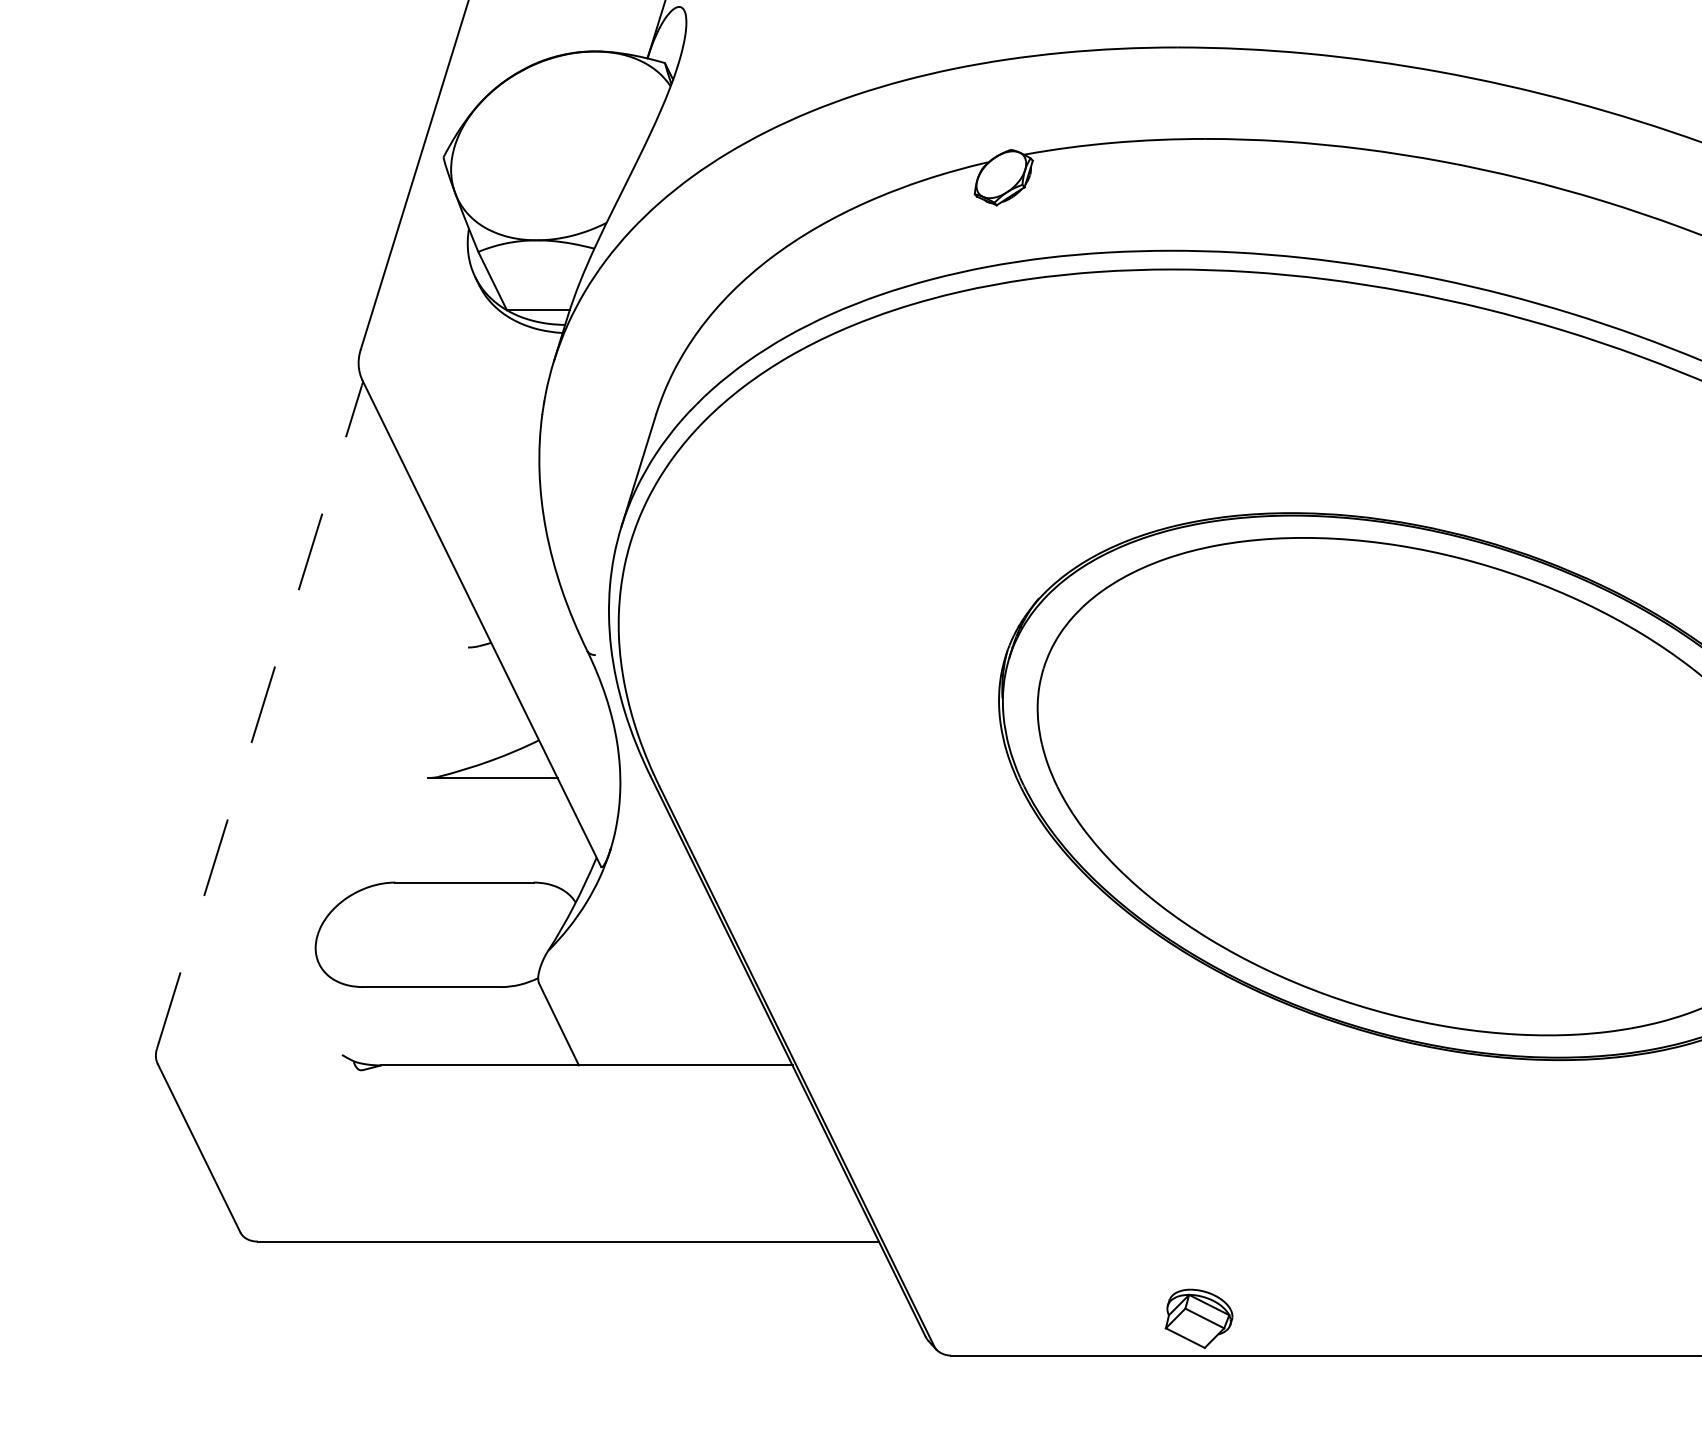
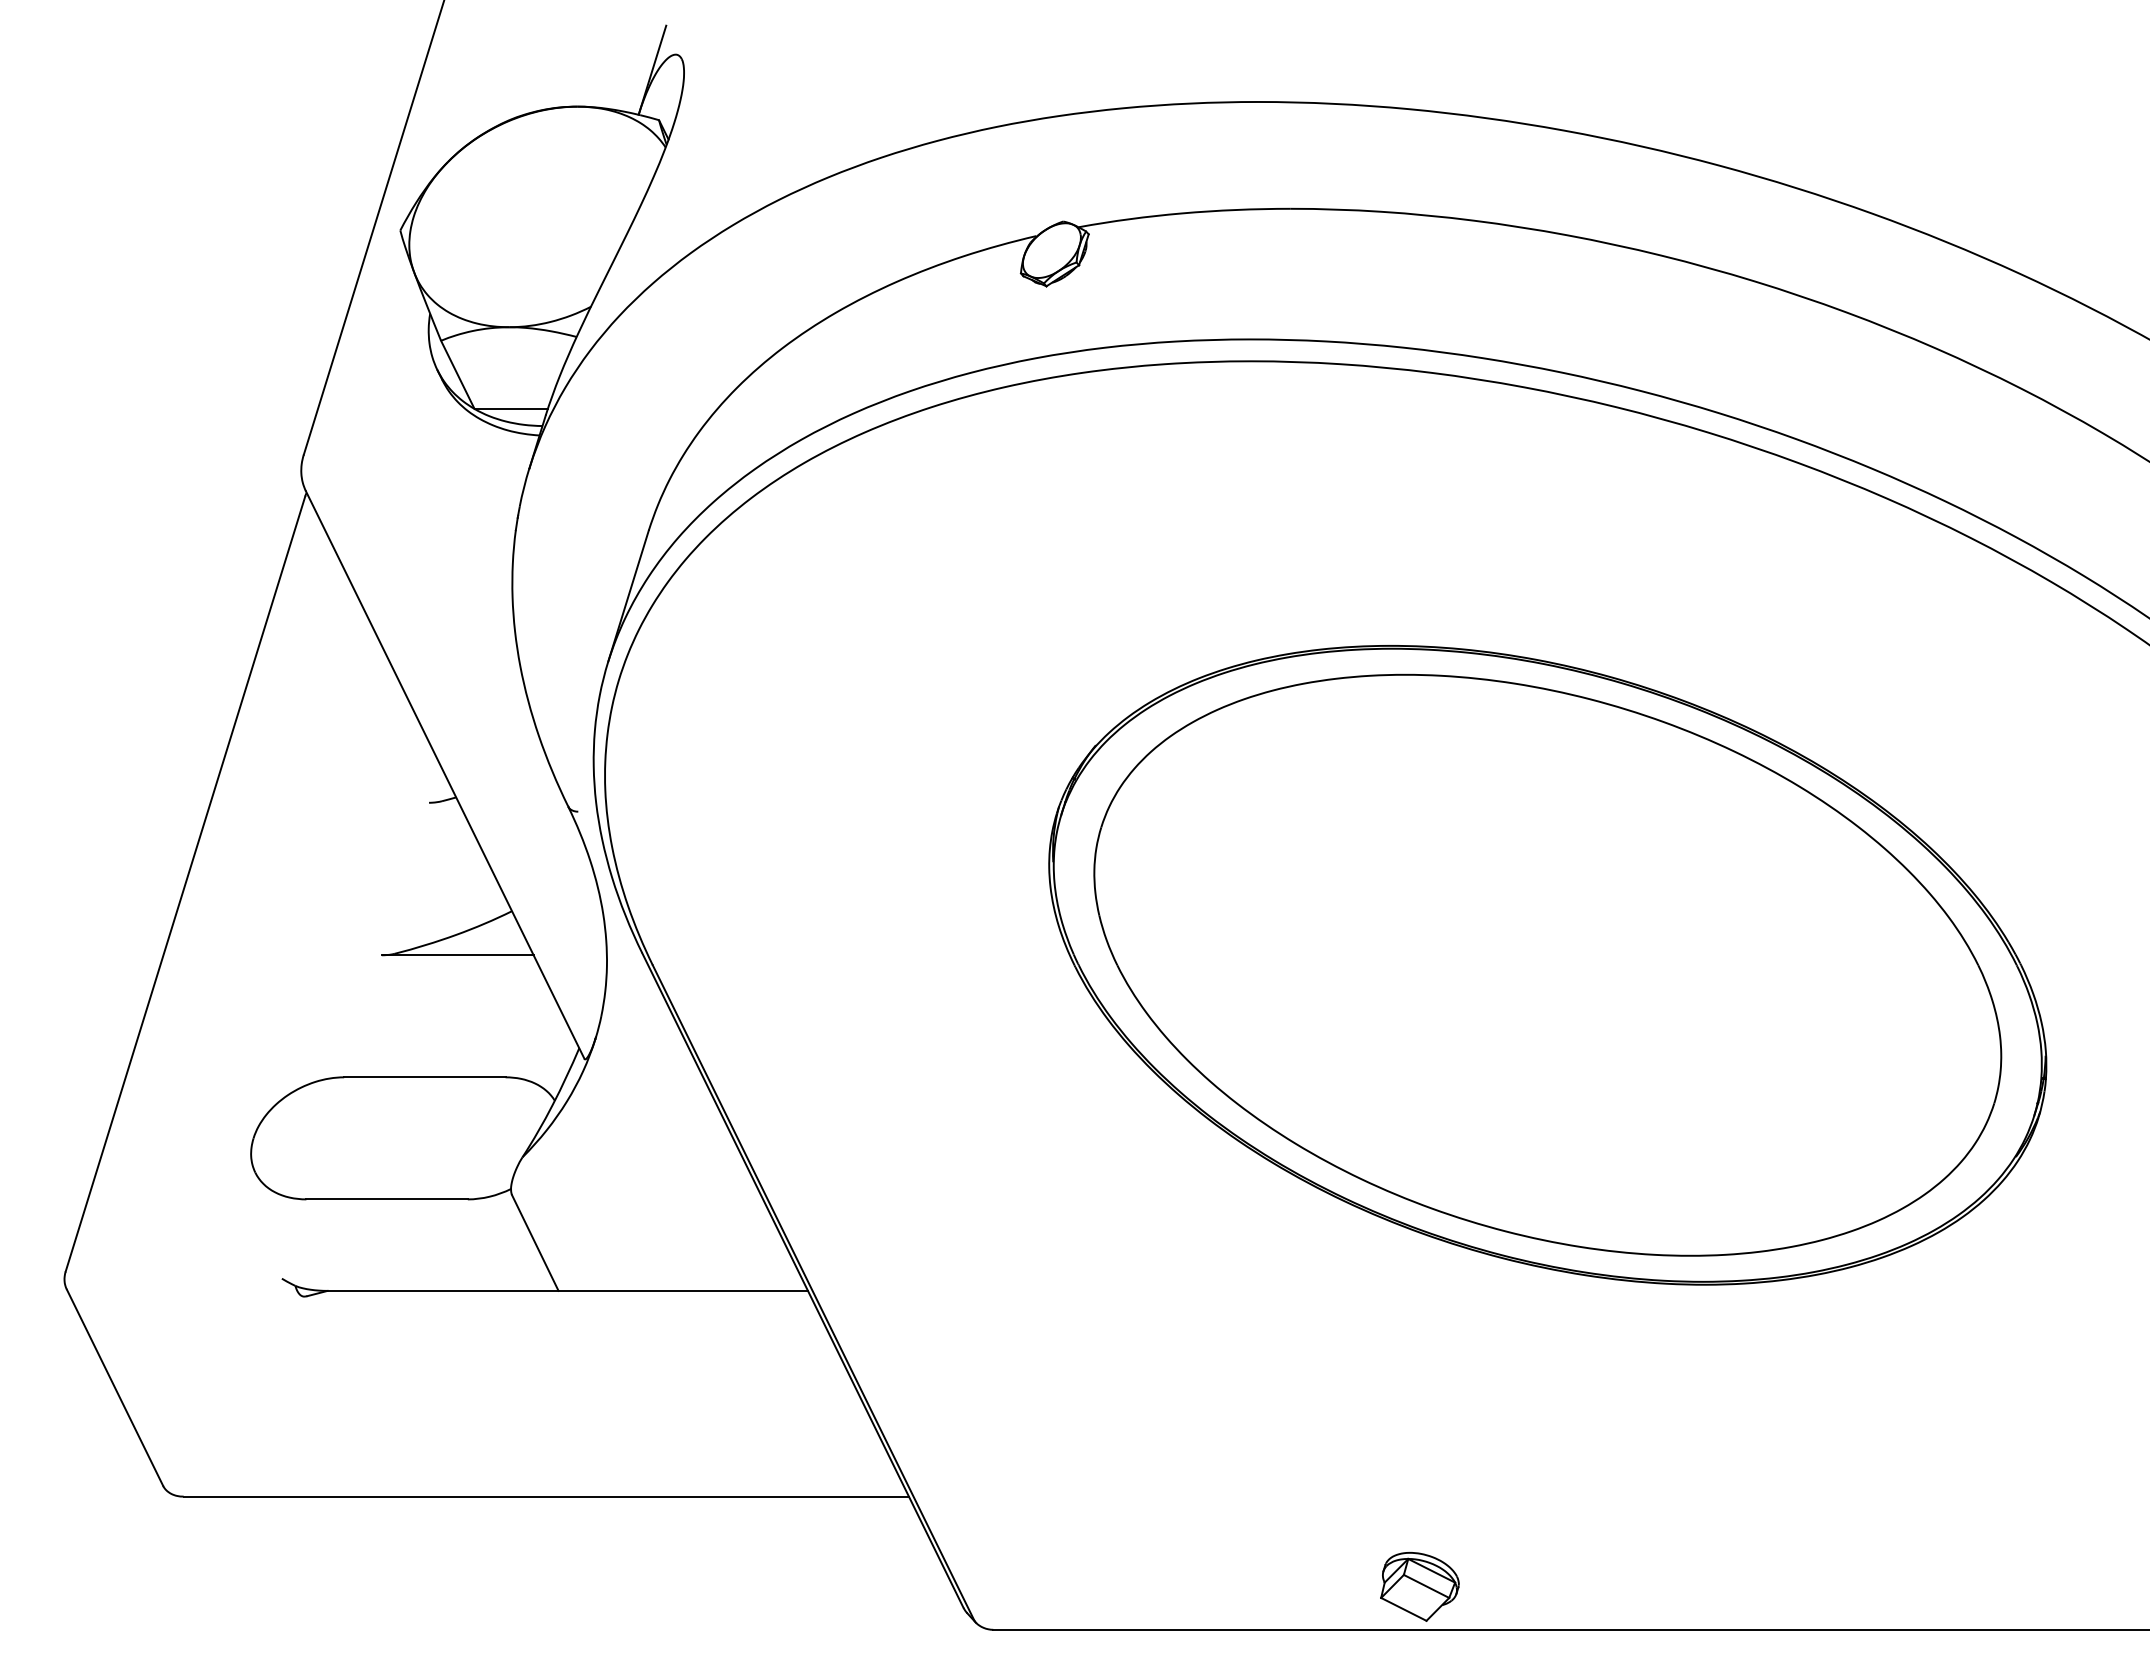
line: (259, 717) -> (185, 884), dashed -> solid
part: (1198, 1318) -> (1419, 1586), moved

